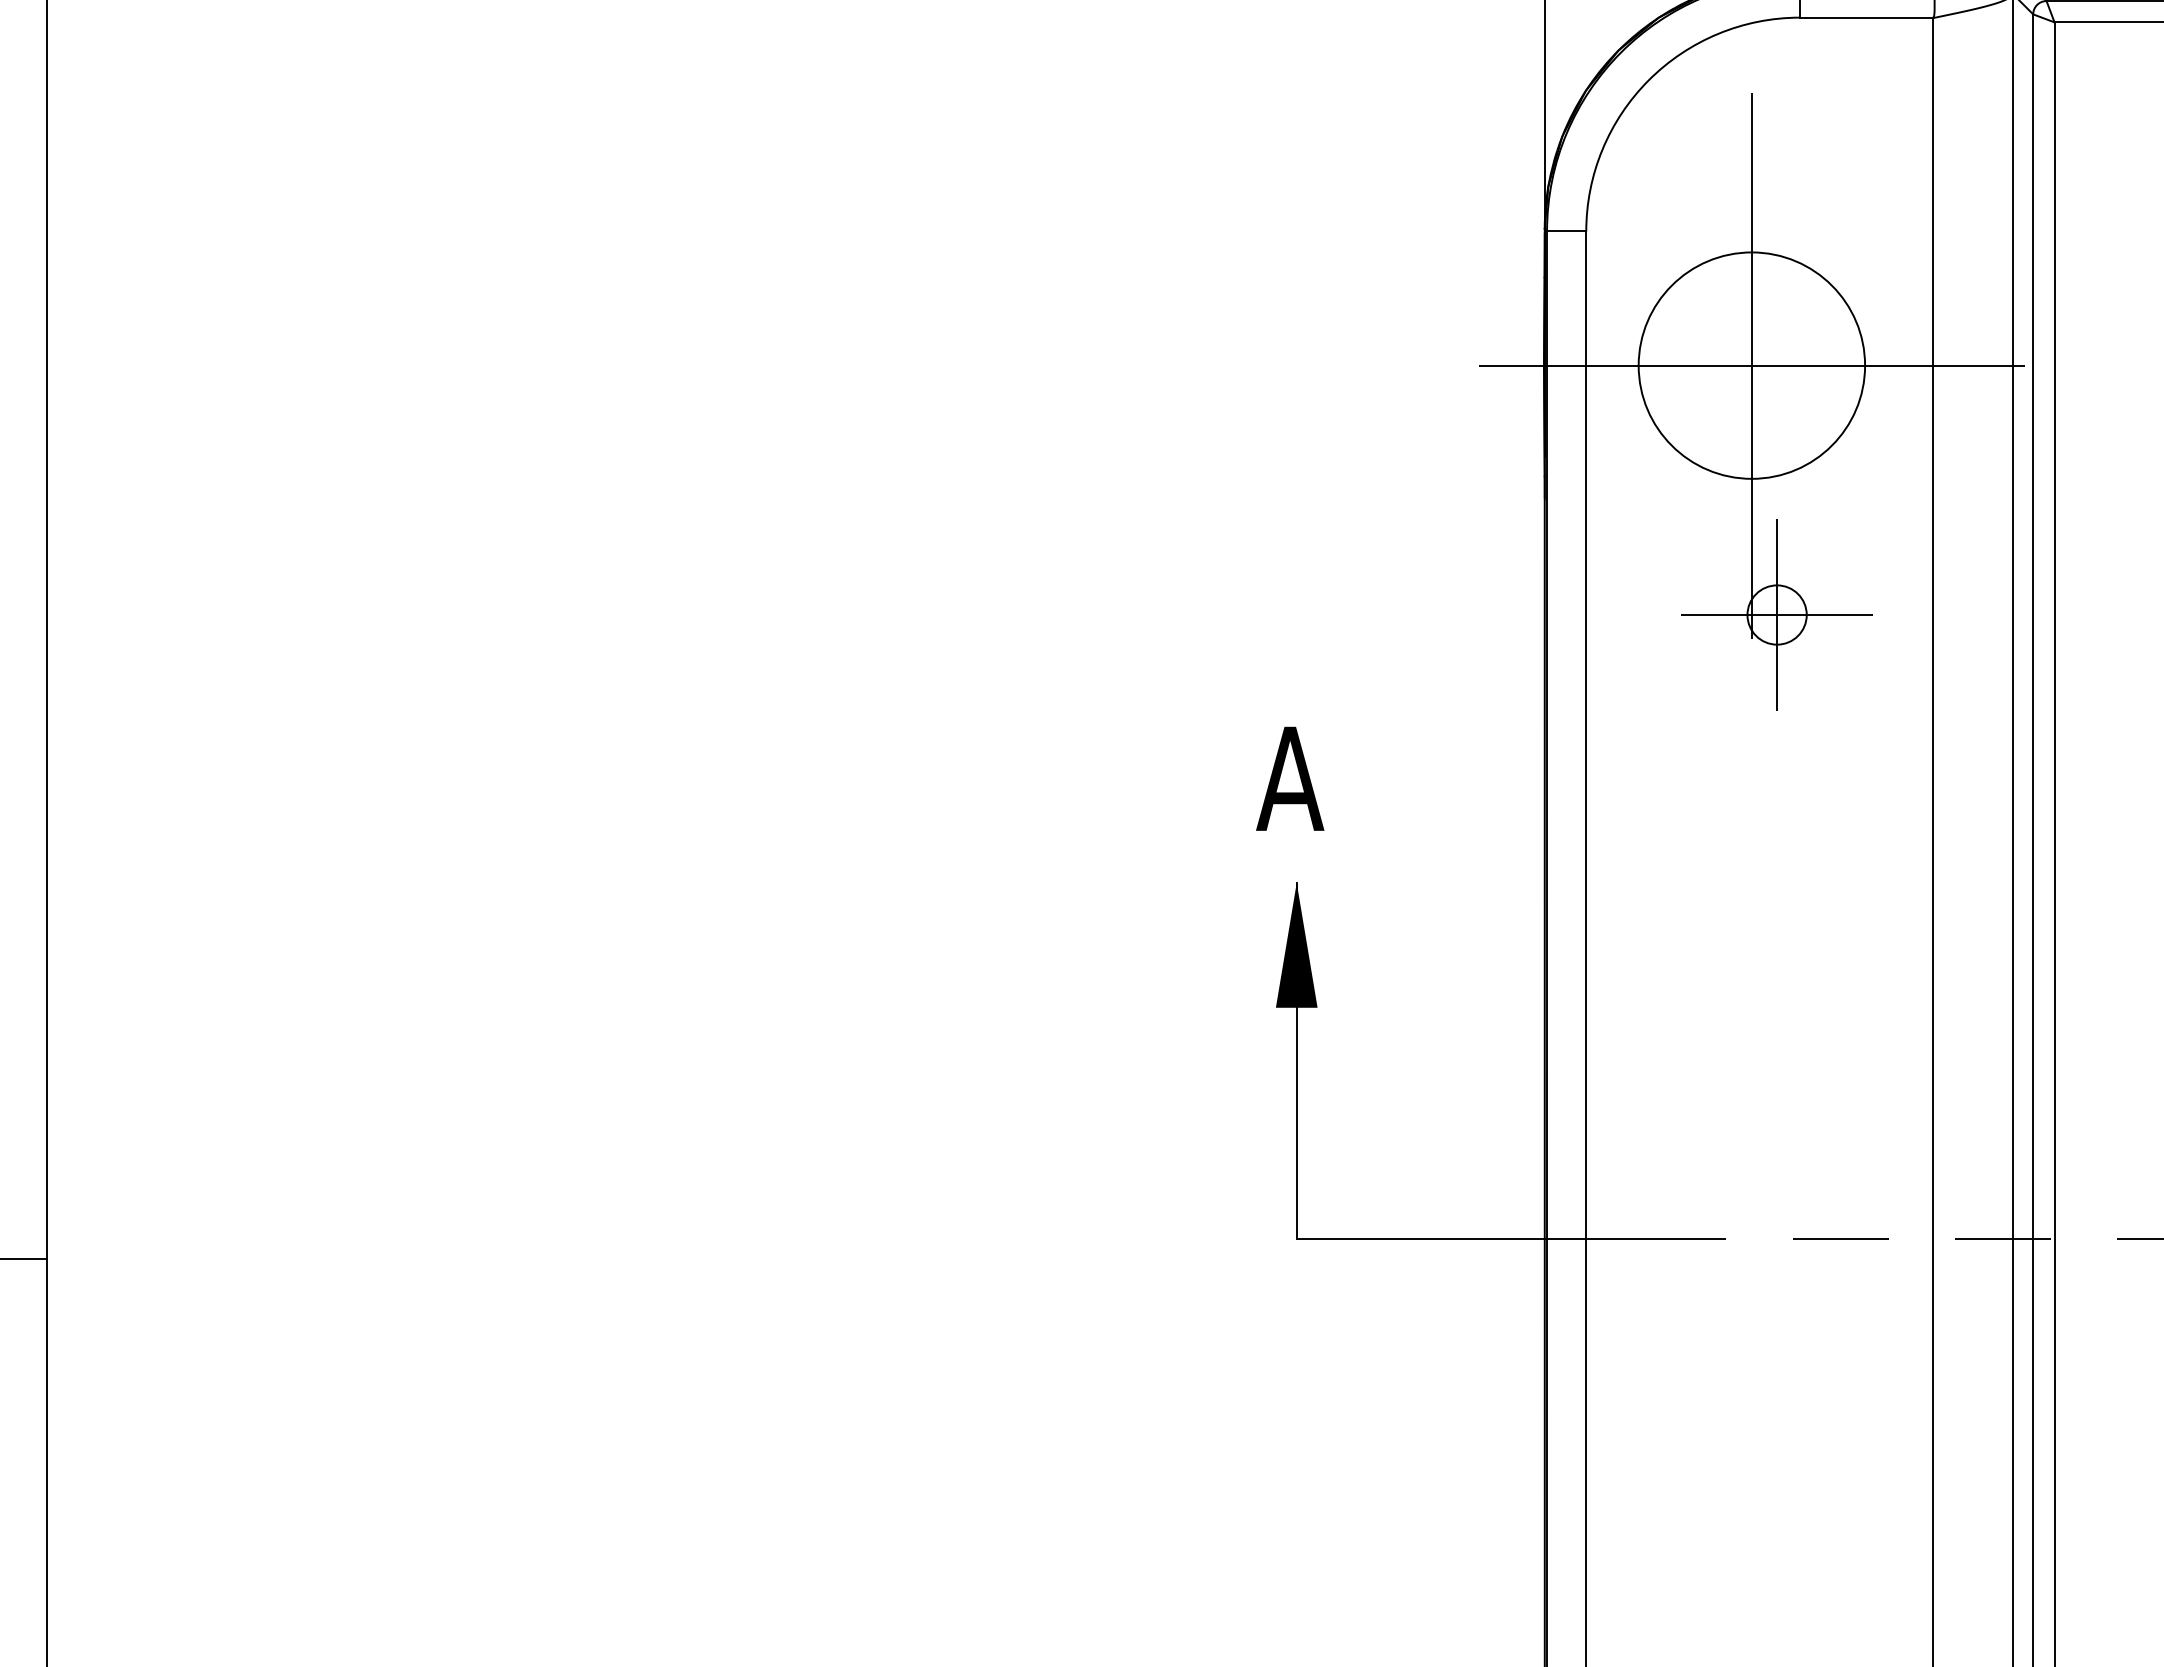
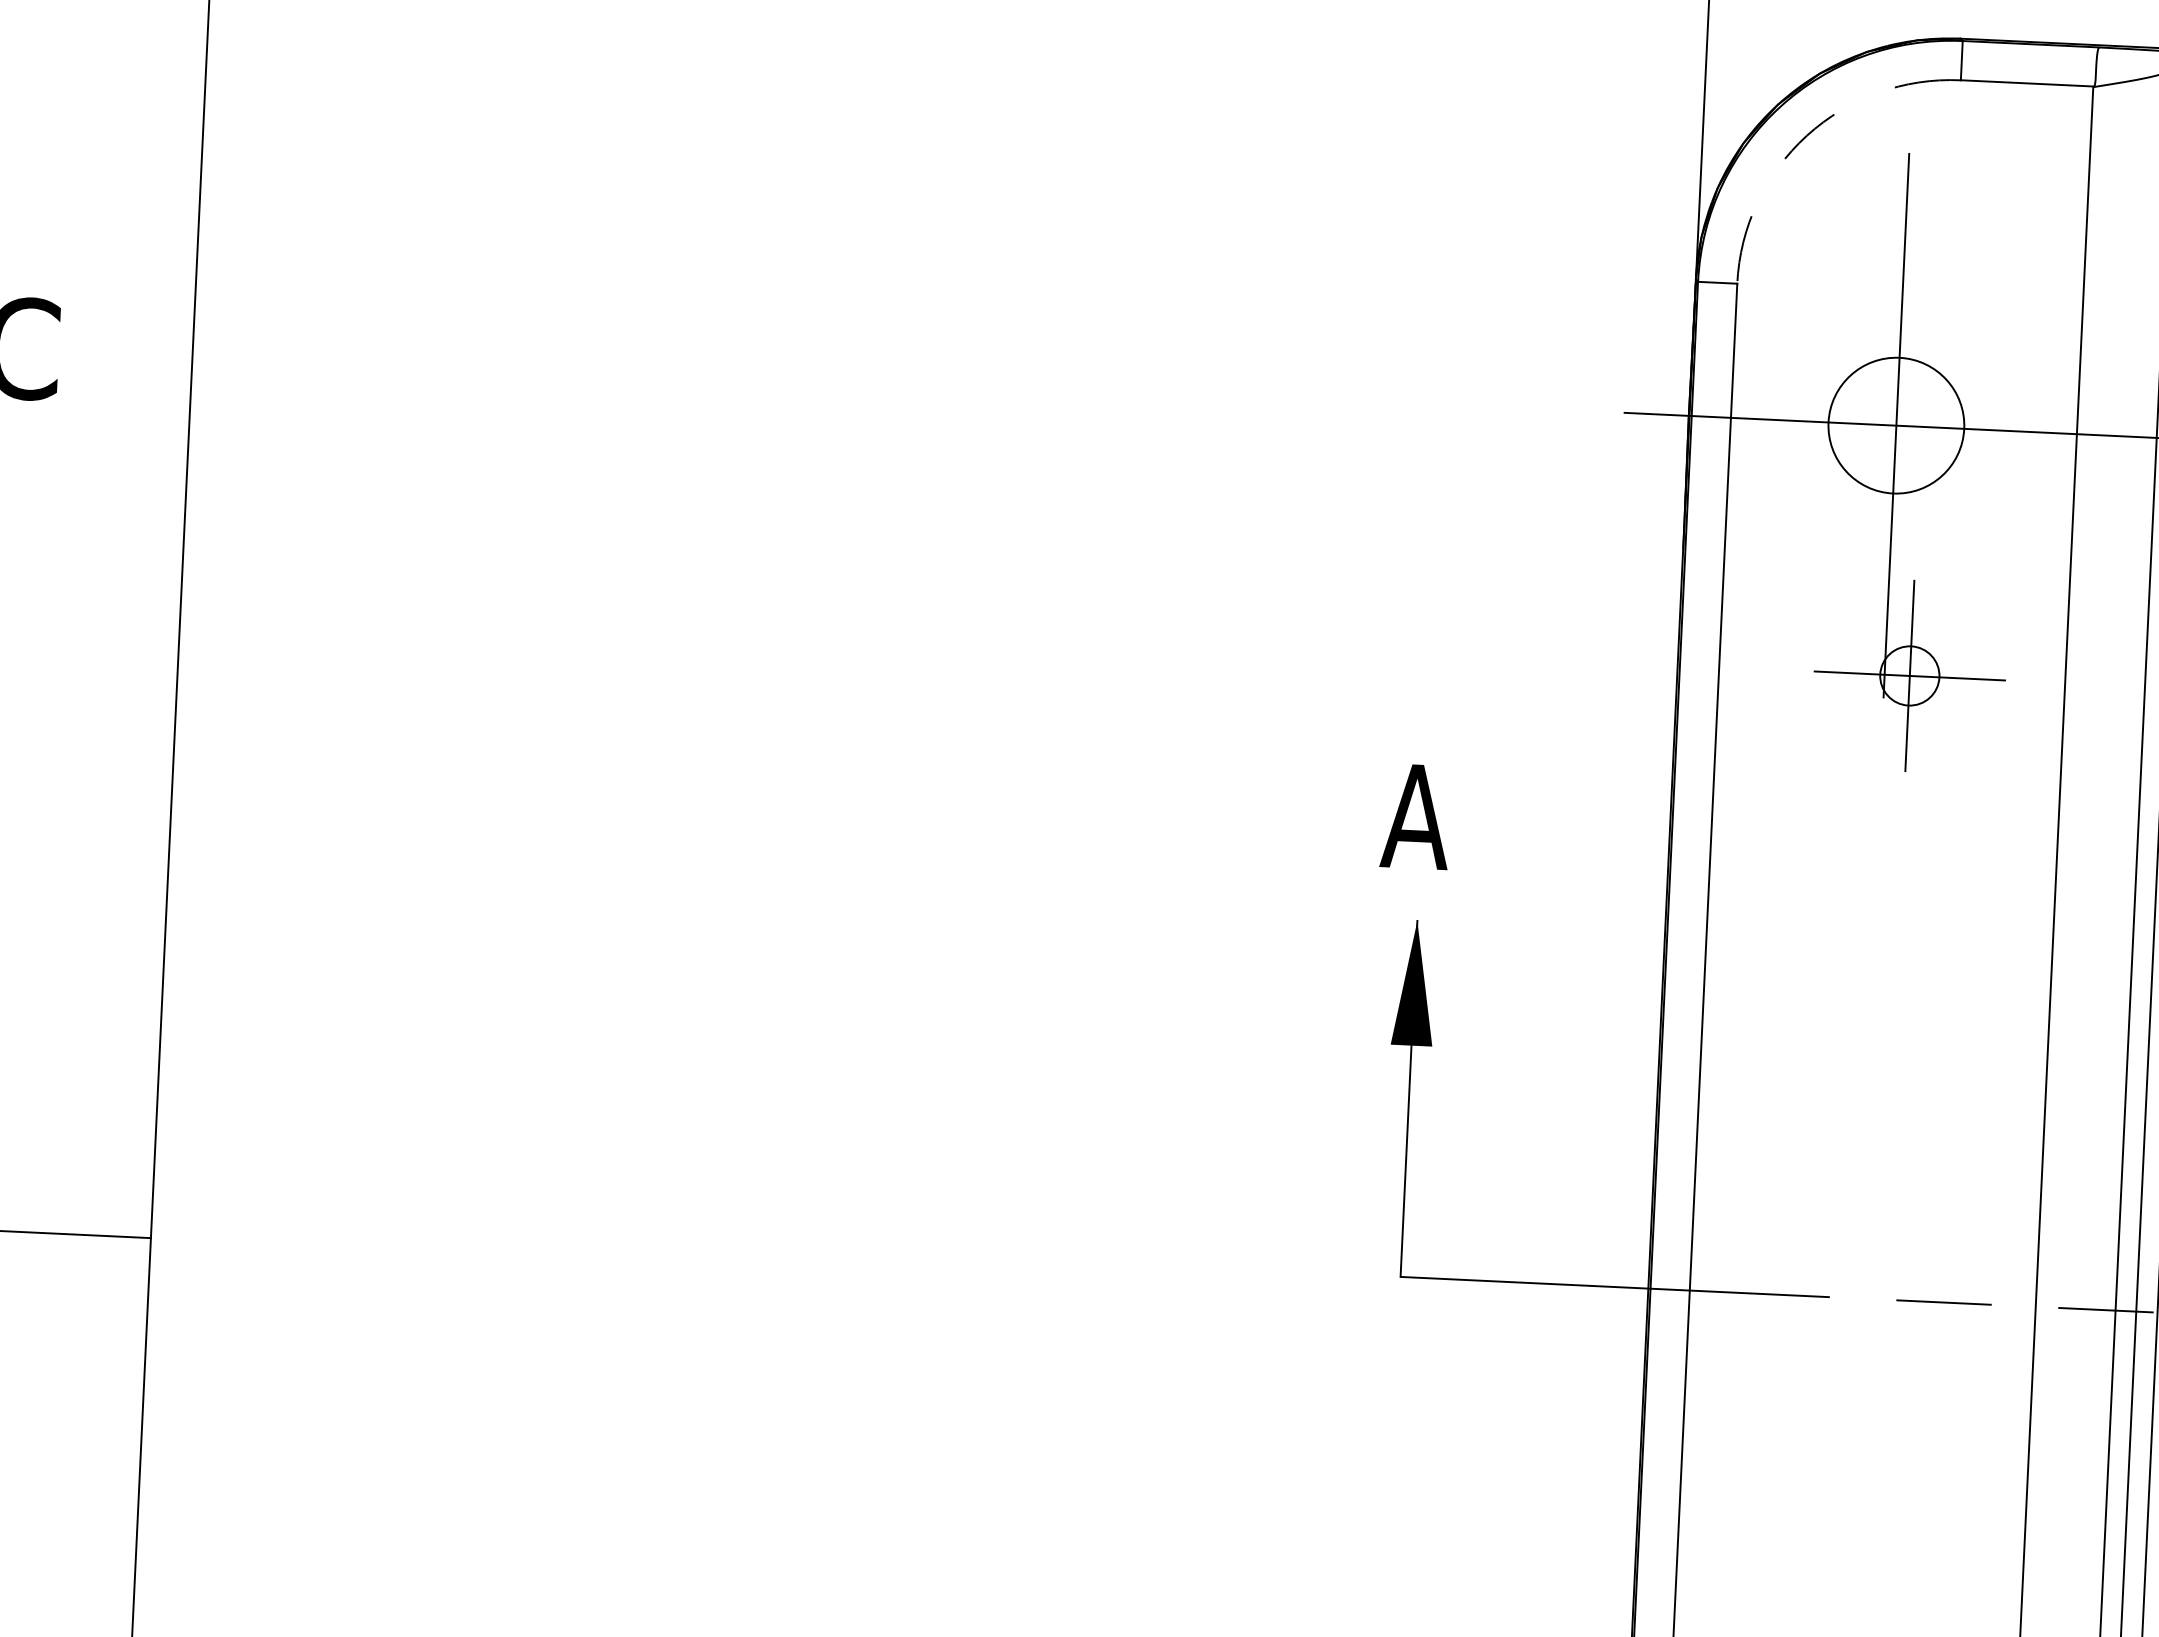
arc: (1648, 80) -> (1806, 135), solid -> dashed
circle: (1751, 365) -> (1896, 425), size x0.6

